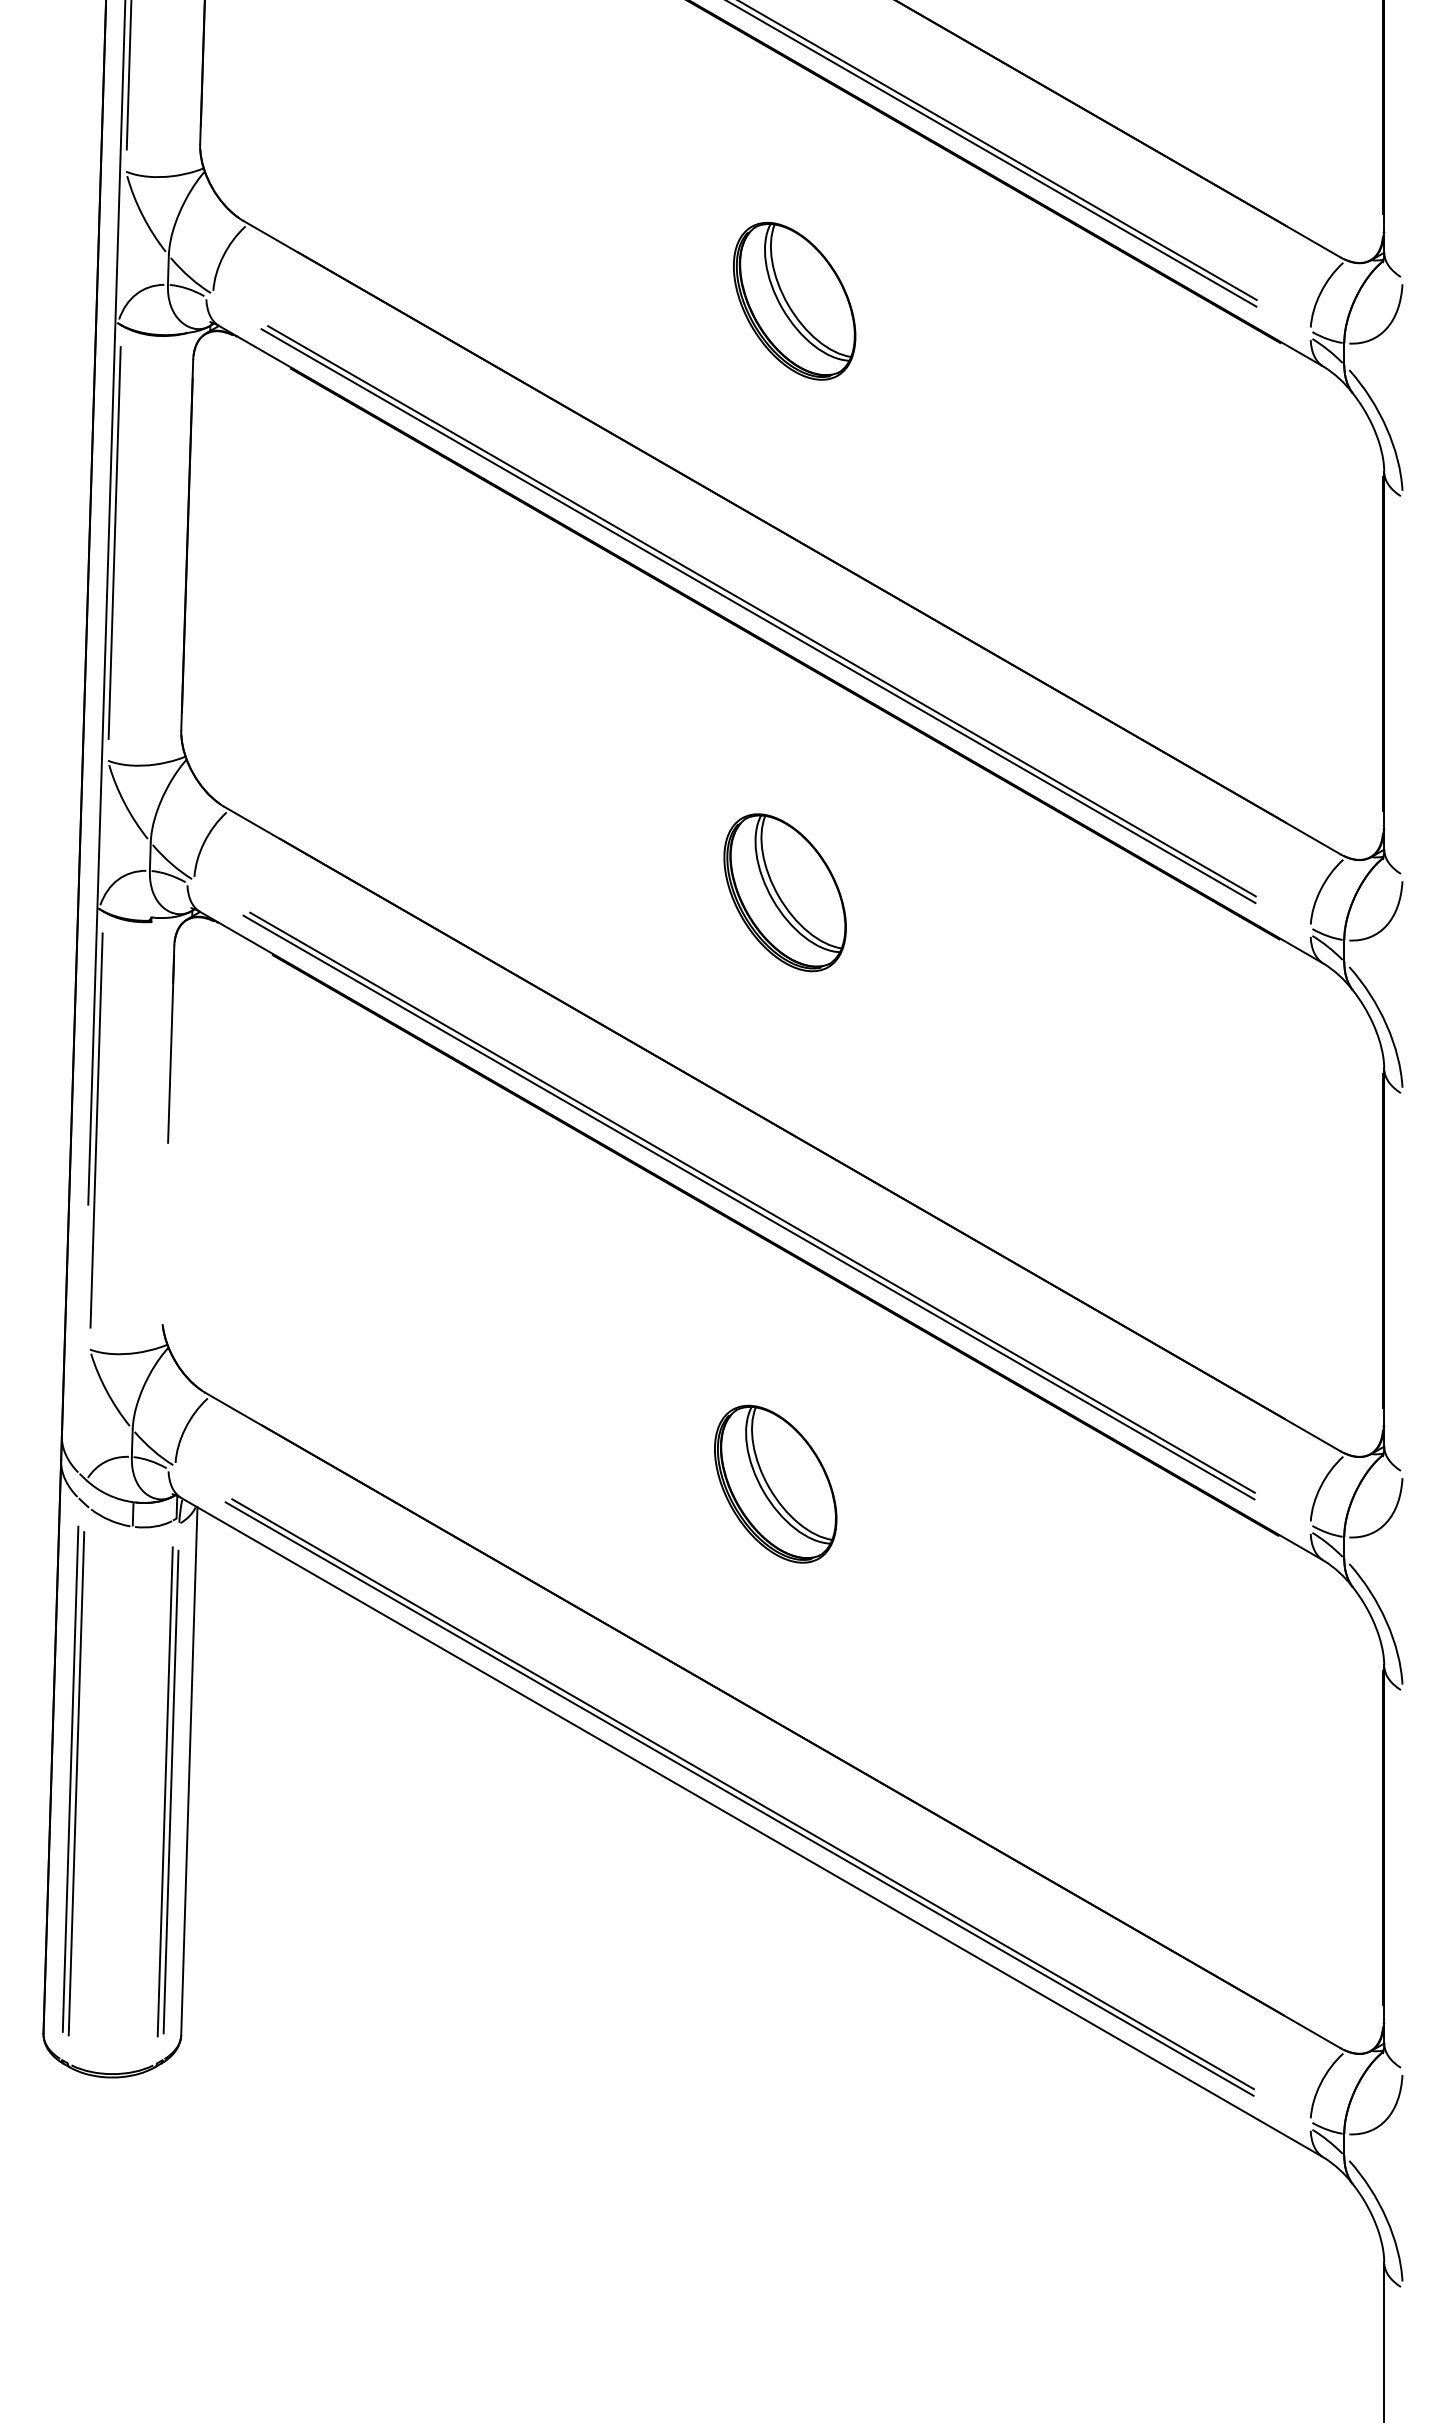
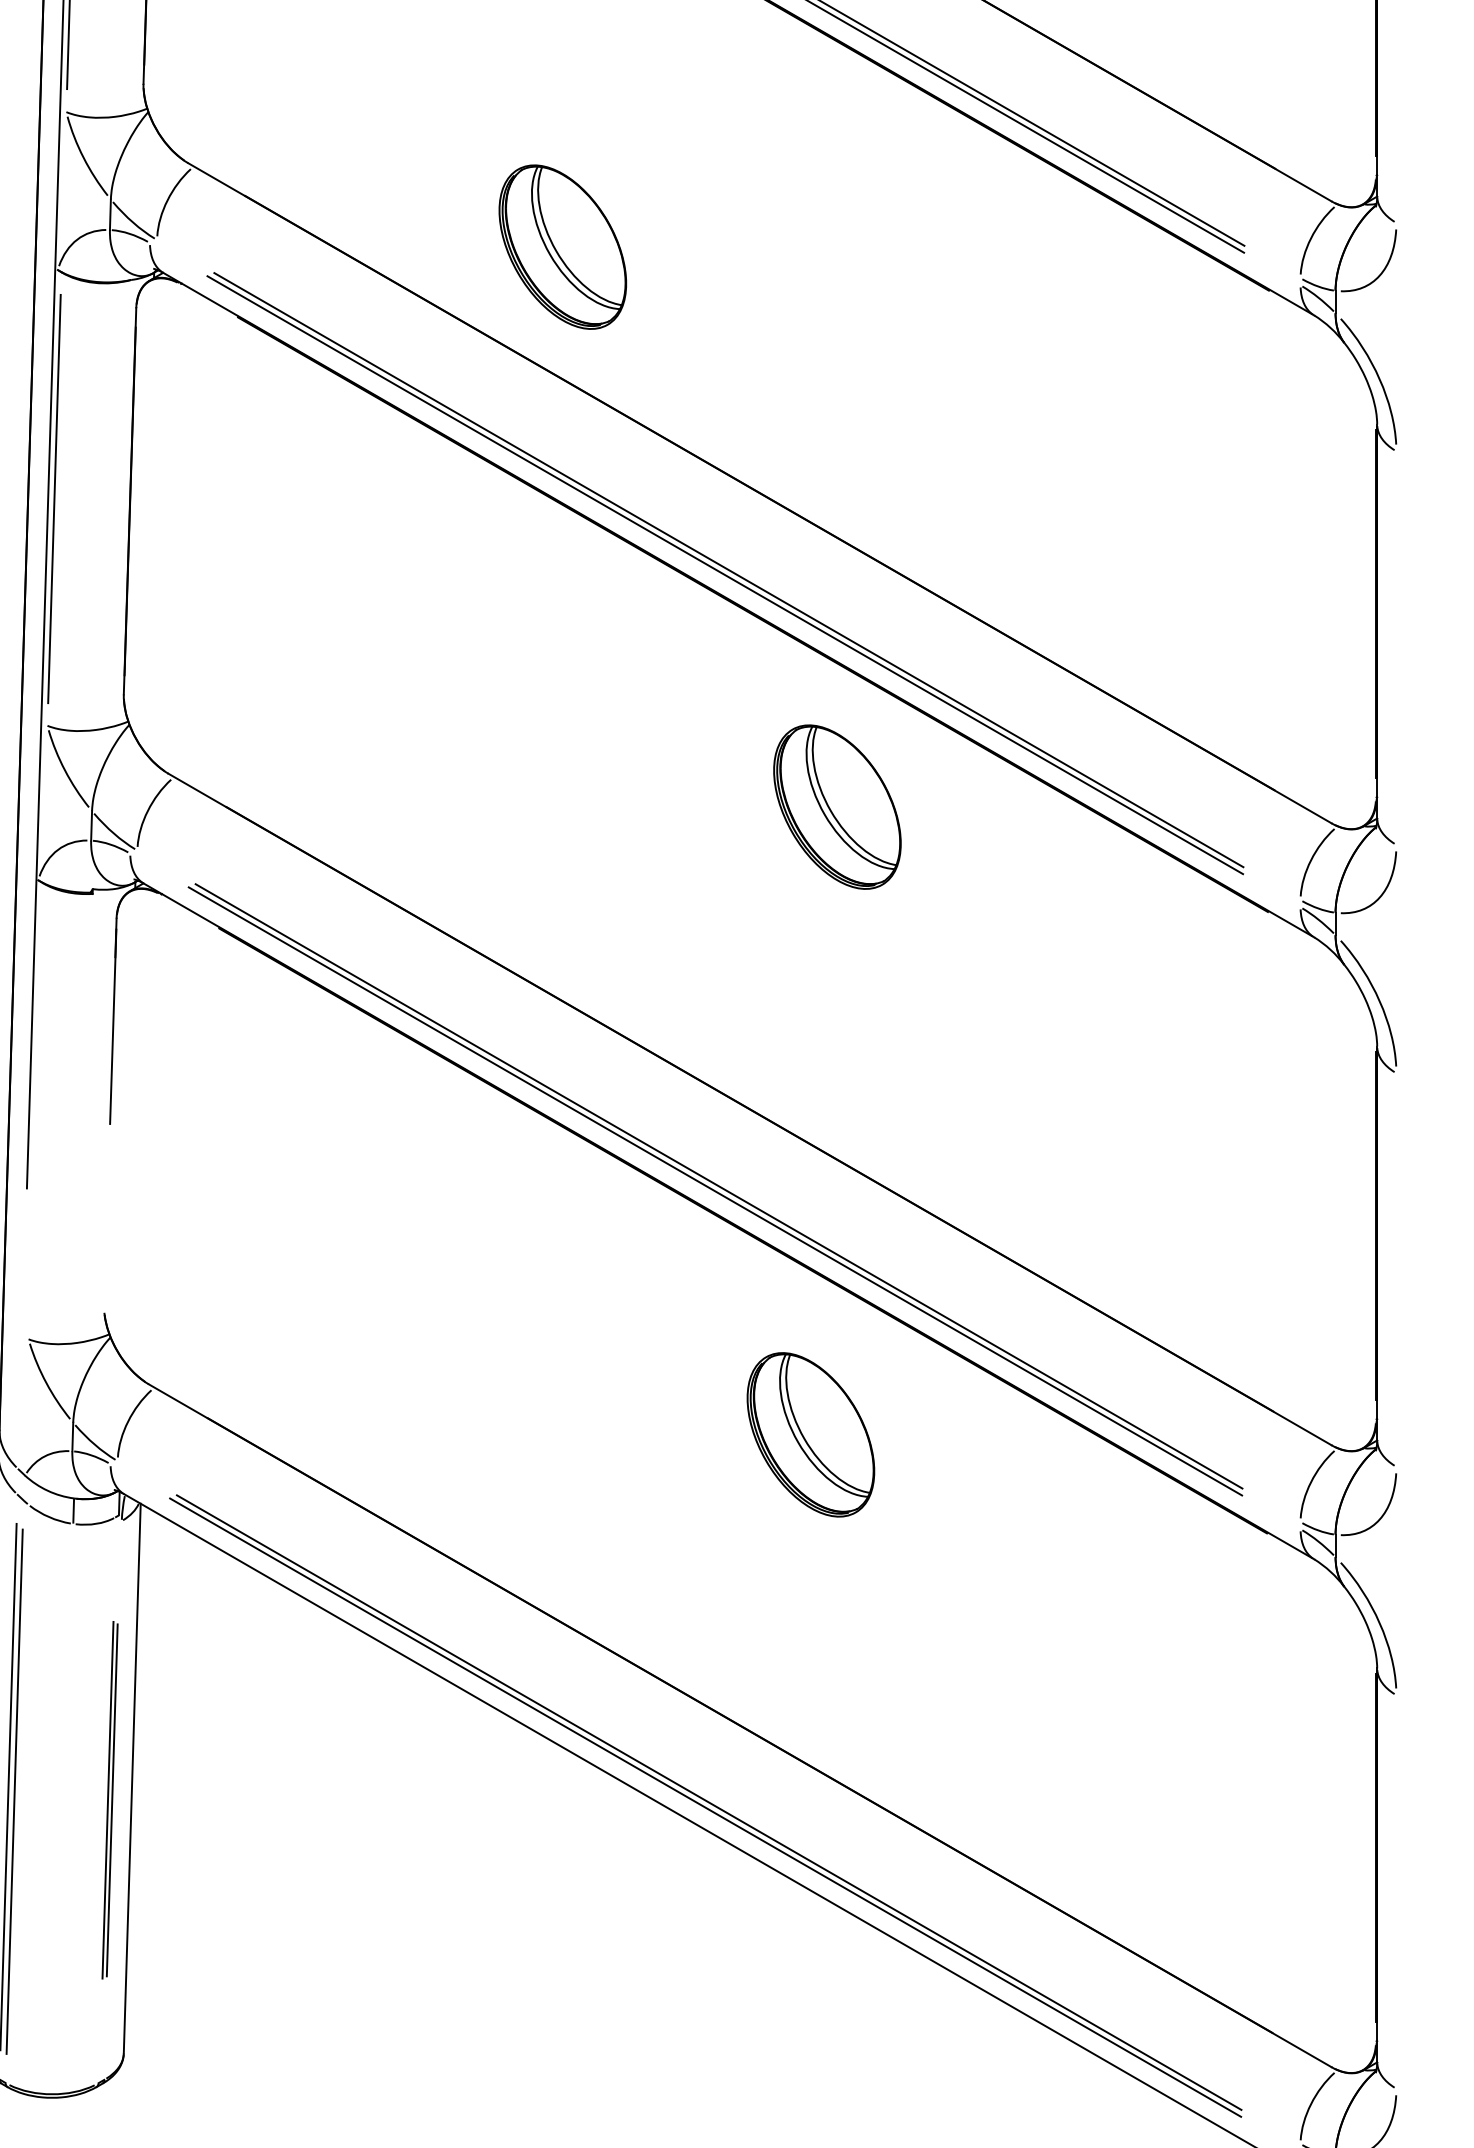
part: (794, 300) -> (562, 246), moved
part: (784, 892) -> (836, 806), moved
line: (96, 1130) -> (35, 1111), removed
part: (775, 1483) -> (810, 1434), moved
part: (167, 1791) -> (109, 1799), size x0.7

